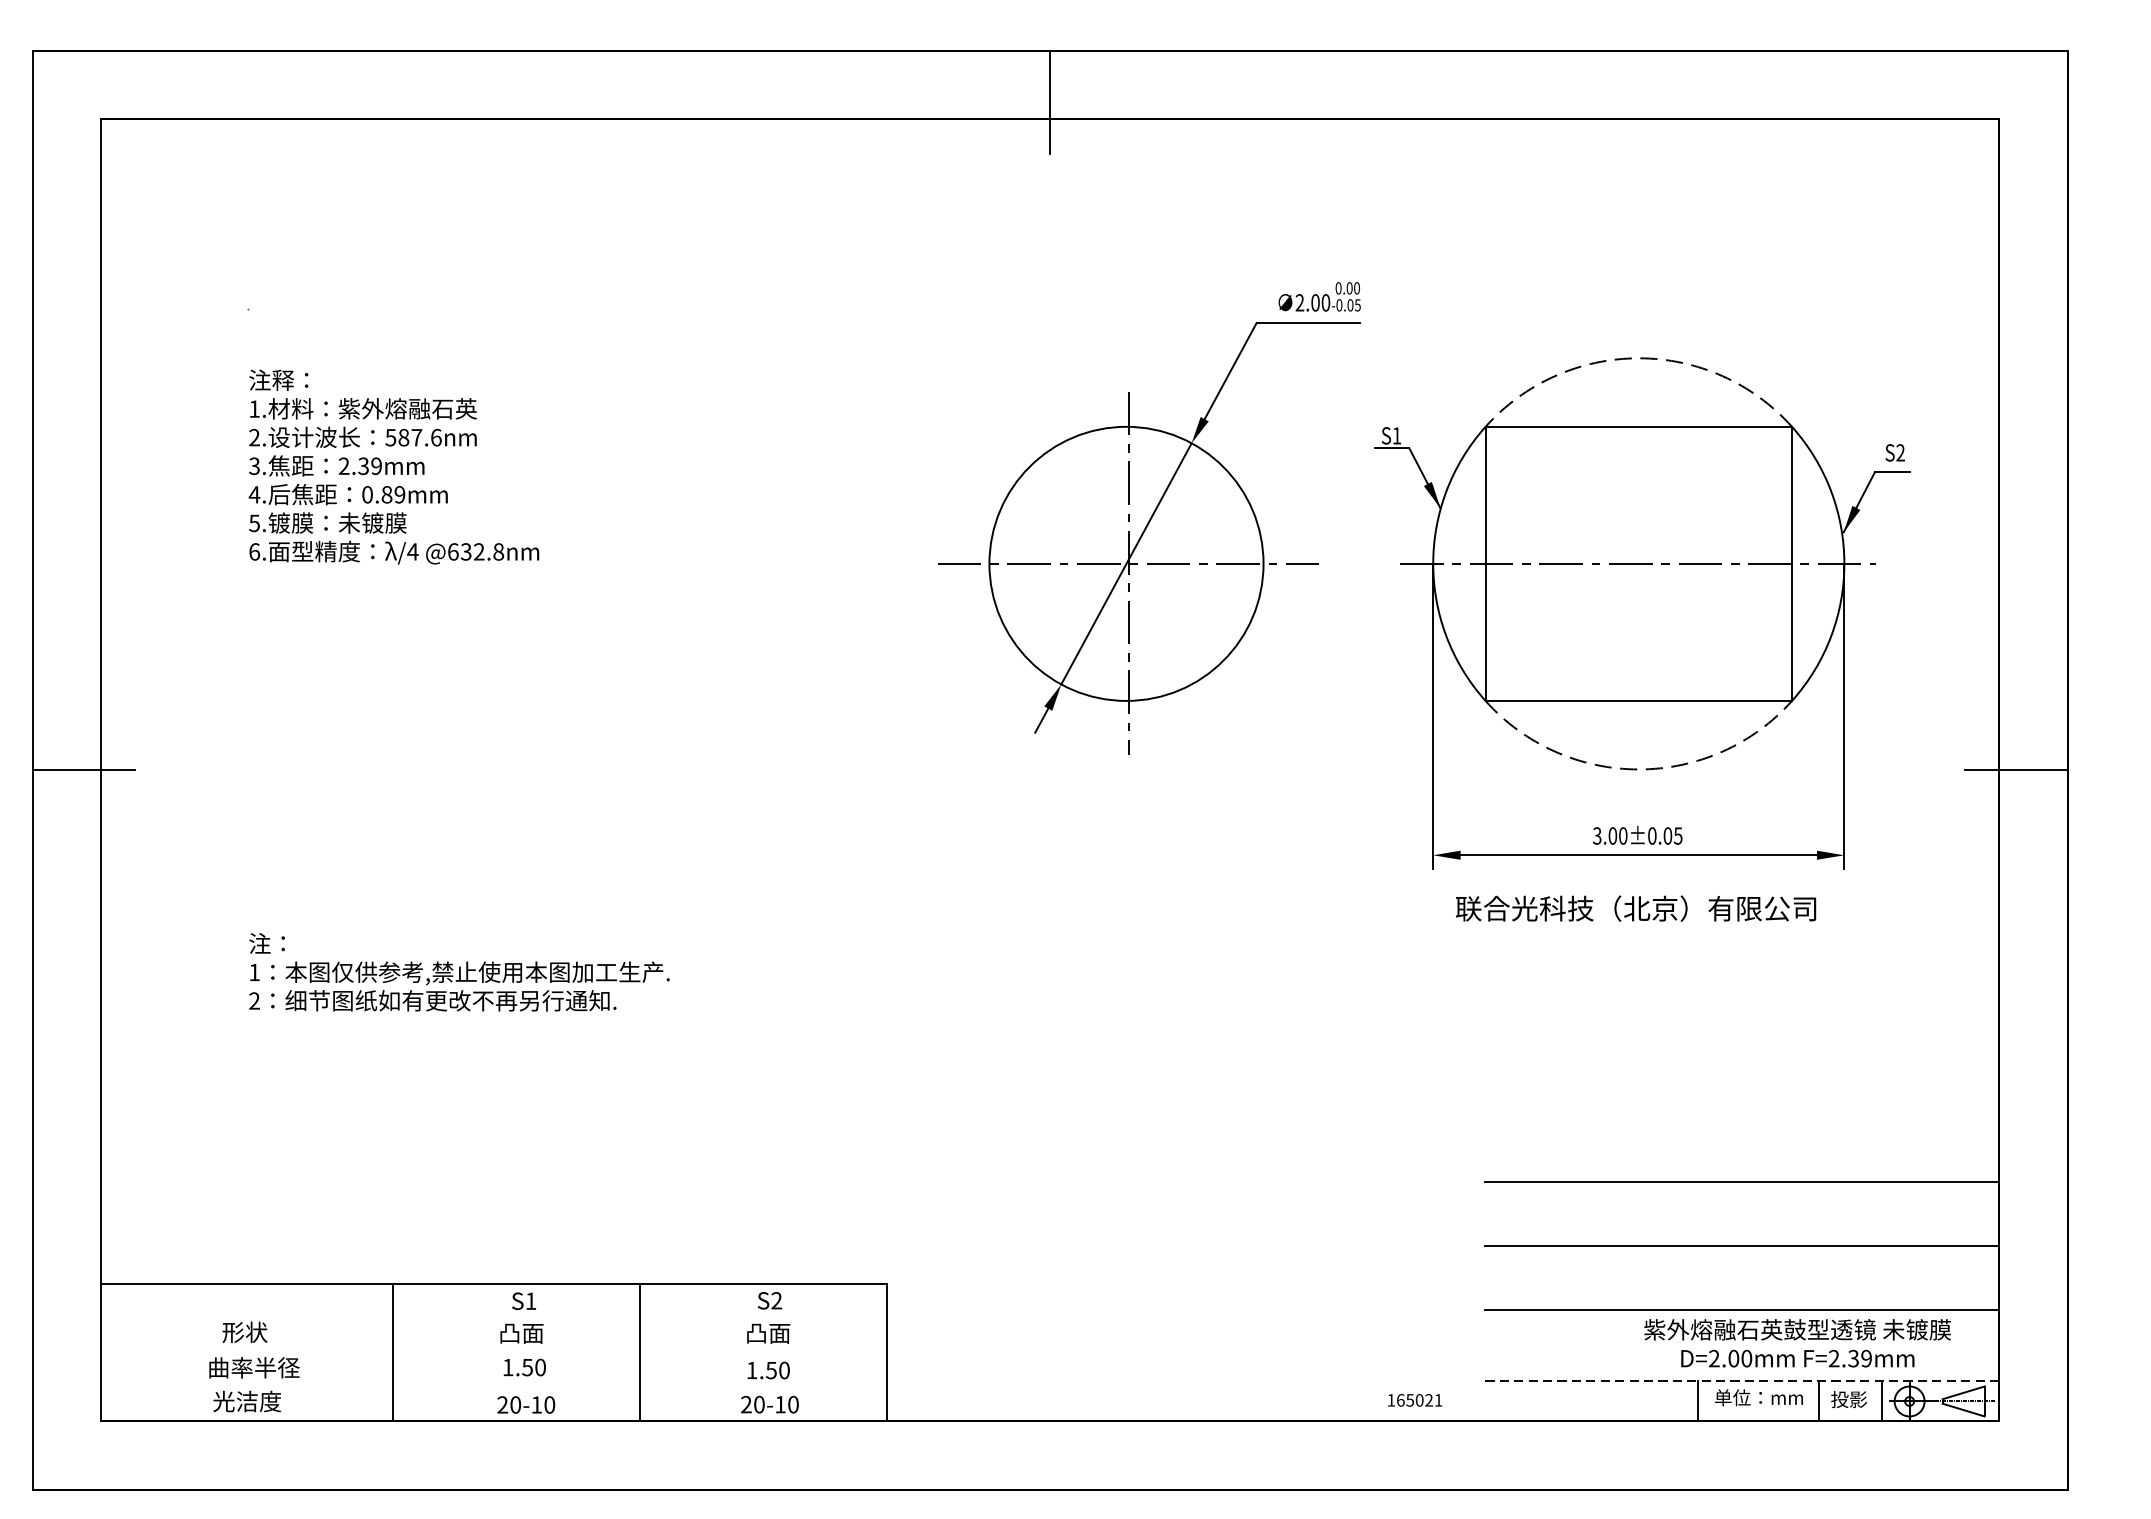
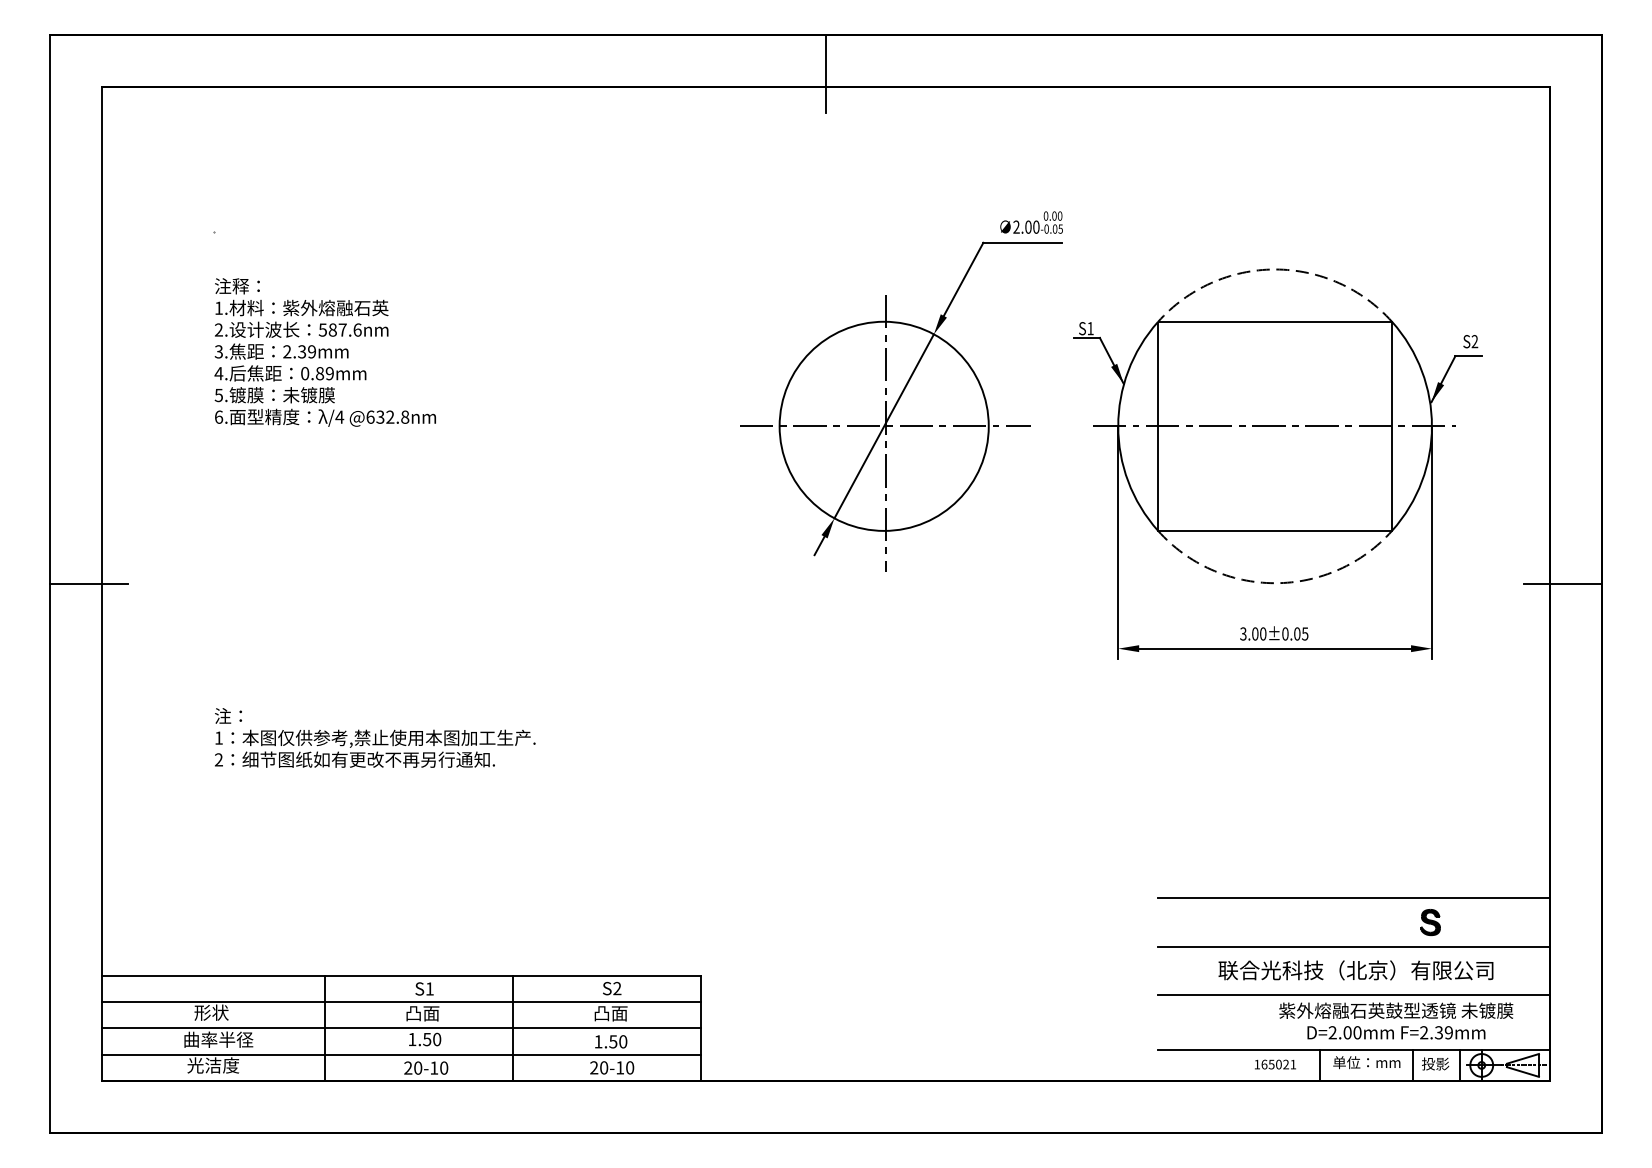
text: (1635, 908) -> (1355, 970), moved
part: (1842, 1214) -> (1430, 922), added
line: (493, 1318) -> (401, 1002), added
line: (493, 1353) -> (401, 1028), added
line: (1742, 1381) -> (1354, 1050), dashed -> solid
line: (493, 1387) -> (401, 1054), added
text: (1415, 1400) -> (1275, 1064), moved

